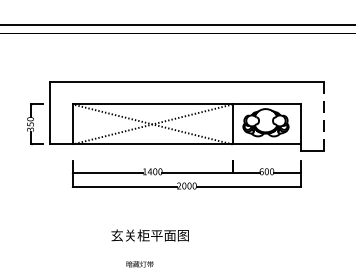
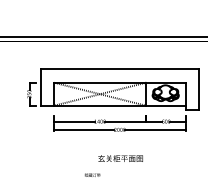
line: (324, 116) -> (199, 89), dashed -> solid
text: (149, 235) -> (120, 158), moved

